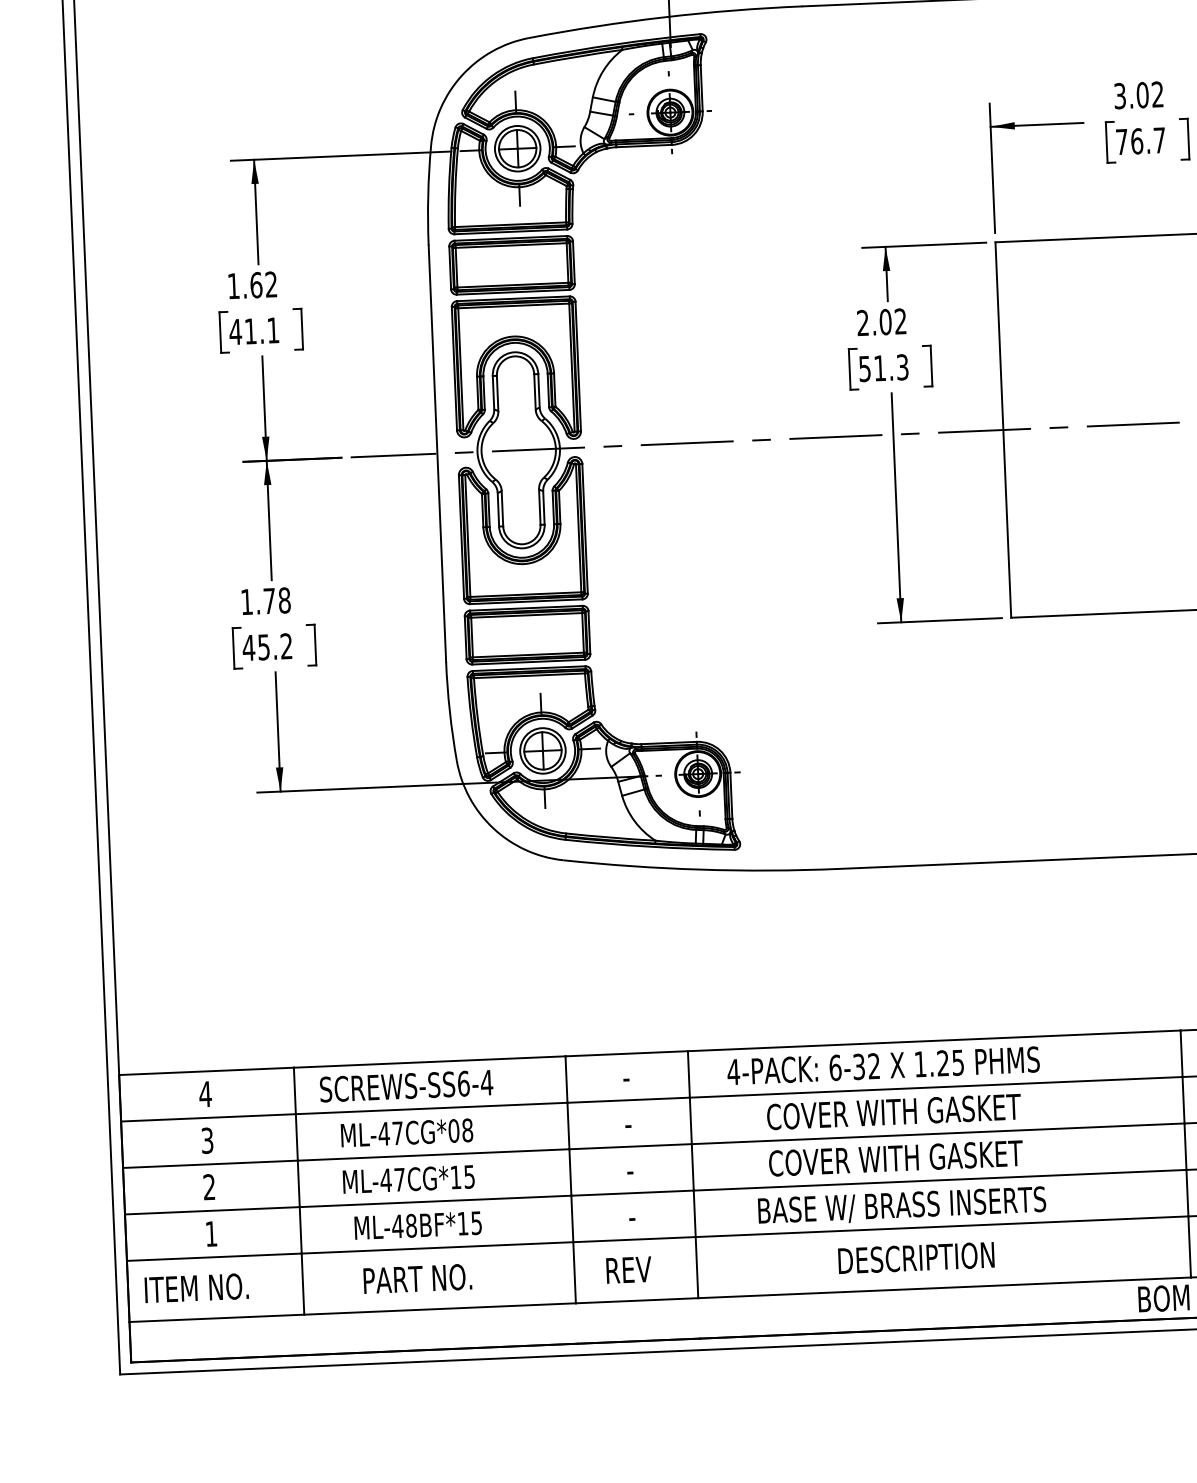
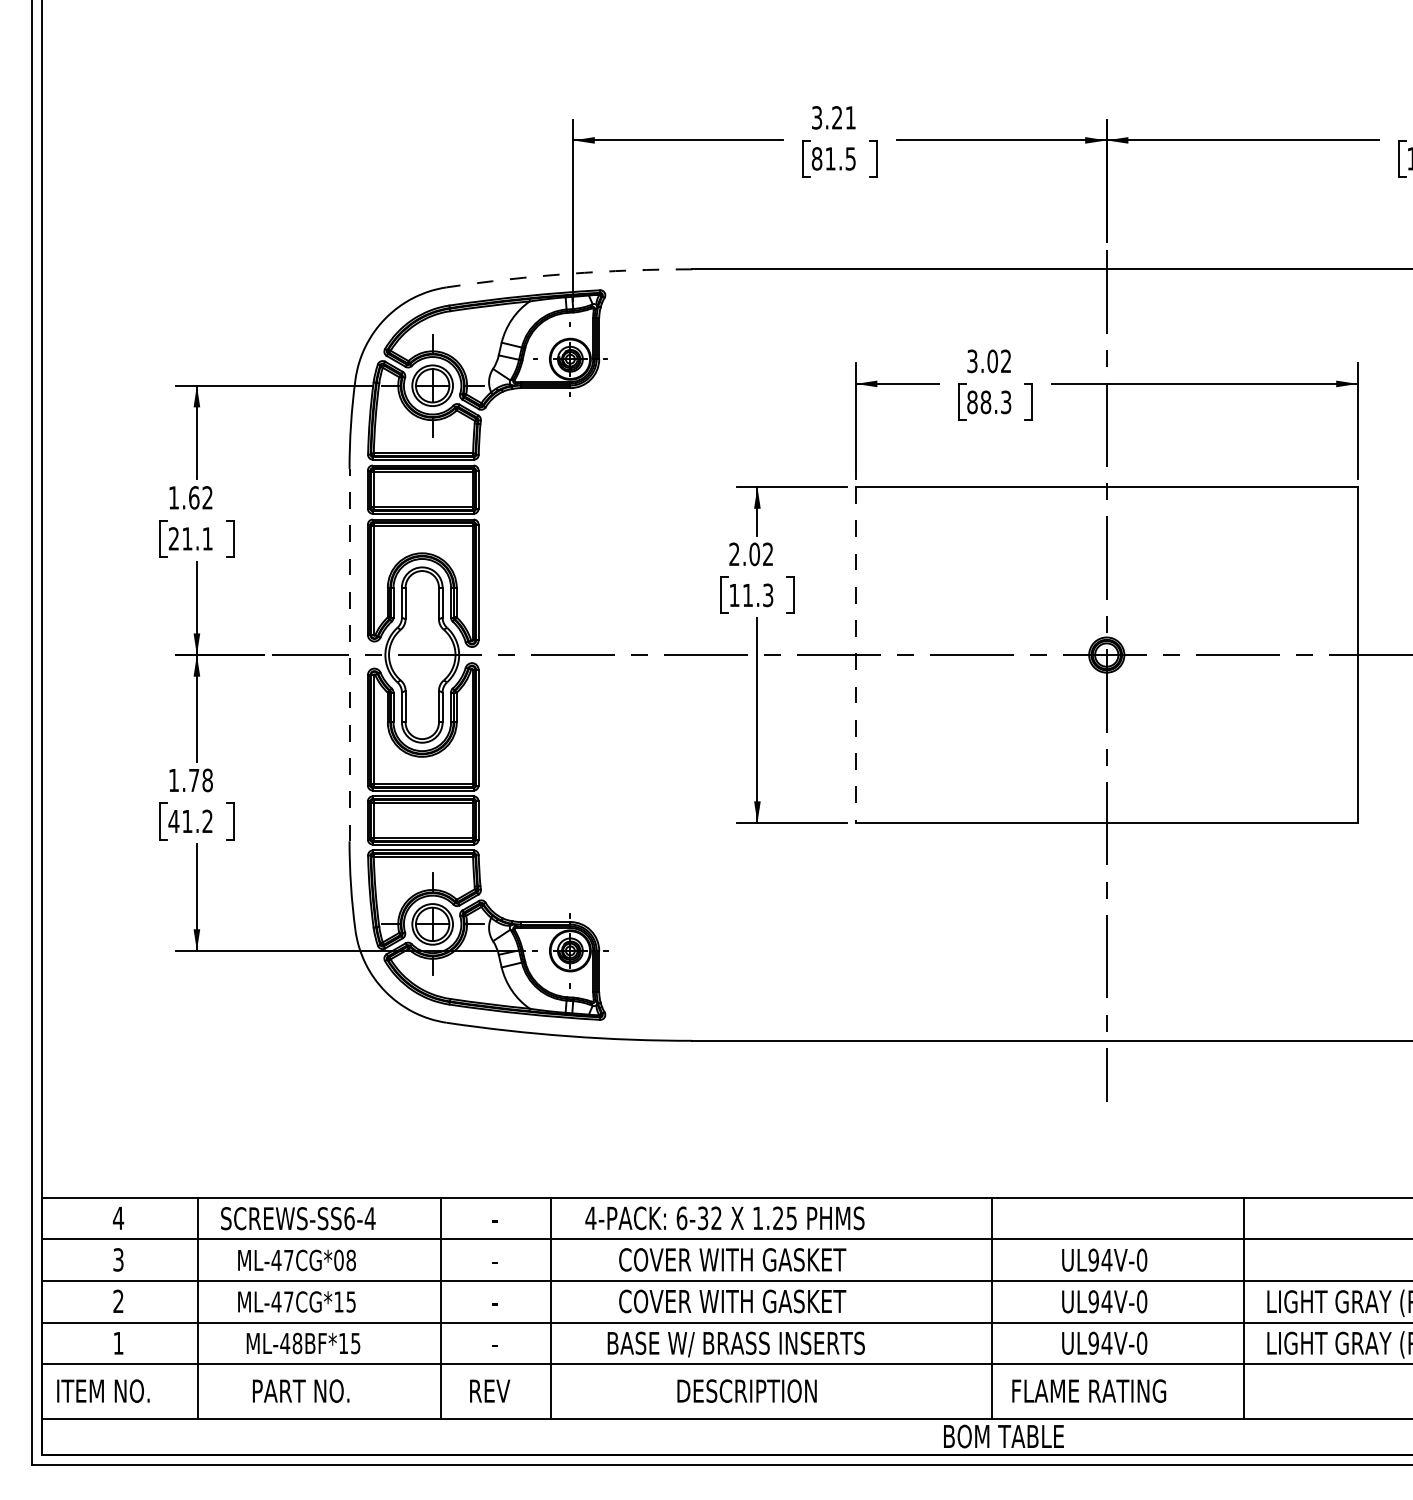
arc: (665, 16) -> (569, 273), solid -> dashed
text: (1141, 141) -> (989, 402), 76.7 -> 88.3
text: (235, 331) -> (173, 538), 41.1 -> 21.1
text: (864, 369) -> (734, 595), 51.3 -> 11.3
line: (1003, 430) -> (855, 655), solid -> dashed
line: (437, 453) -> (349, 654), solid -> dashed
text: (264, 647) -> (187, 821), 45.2 -> 41.2

